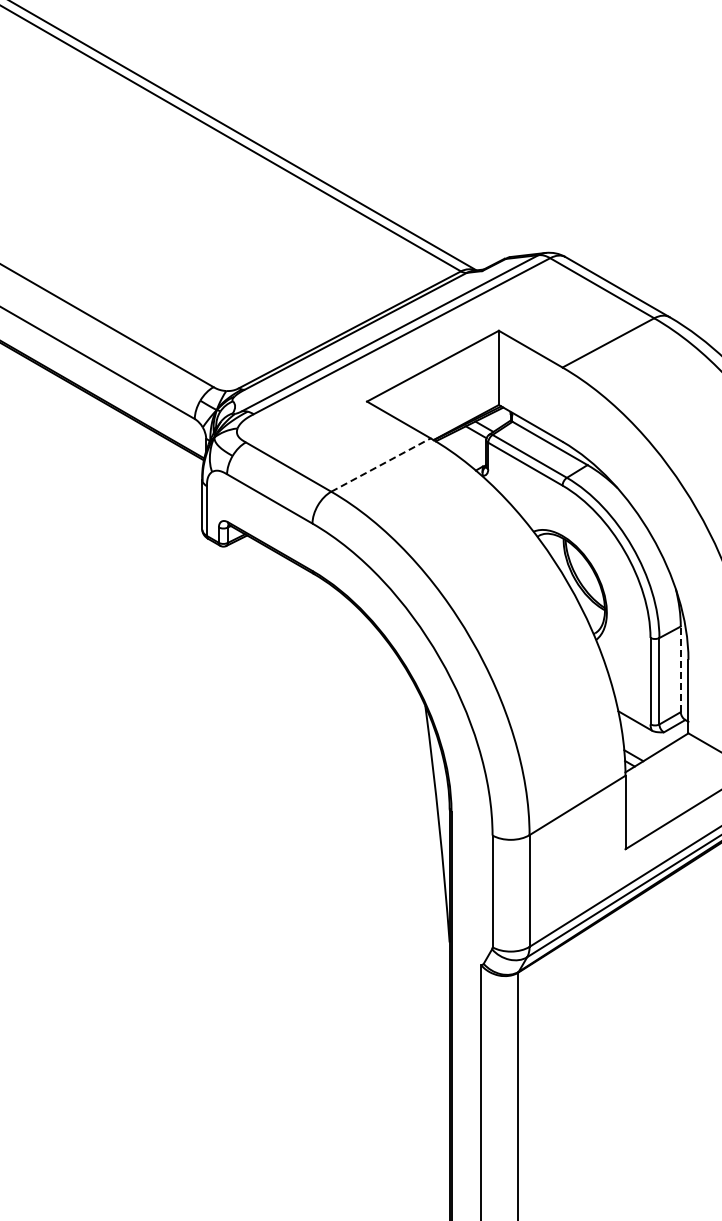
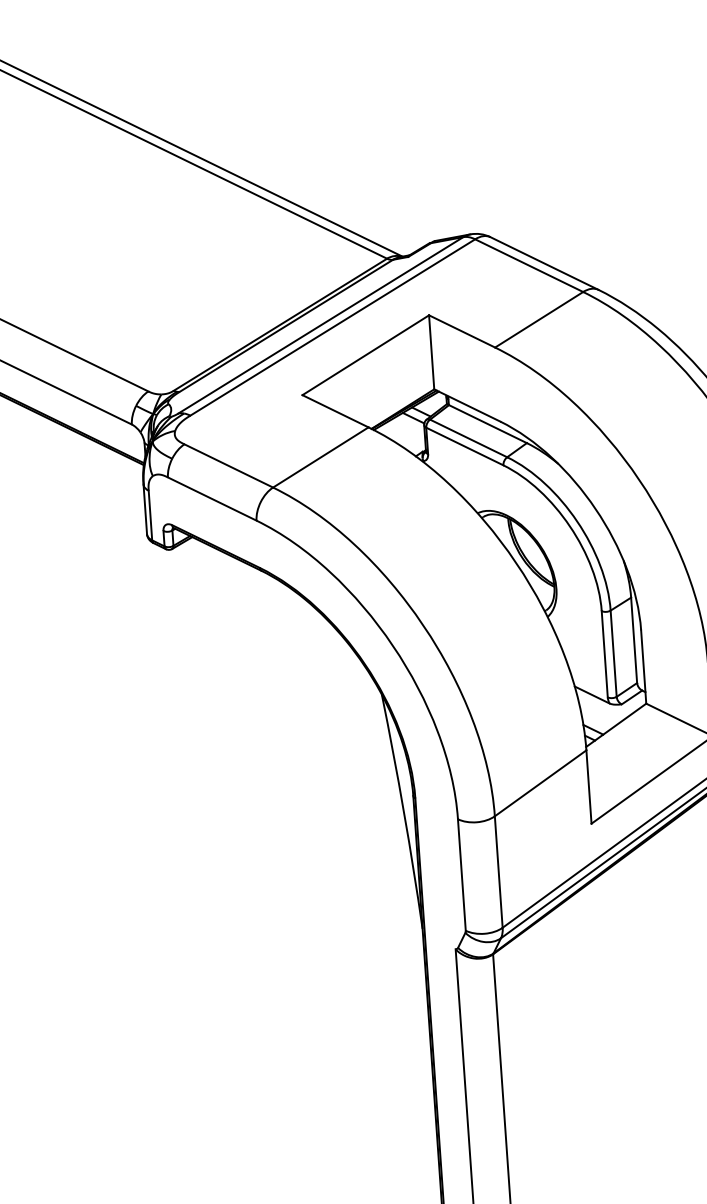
line: (381, 464) -> (321, 456), dashed -> solid
line: (680, 669) -> (633, 640), dashed -> solid

